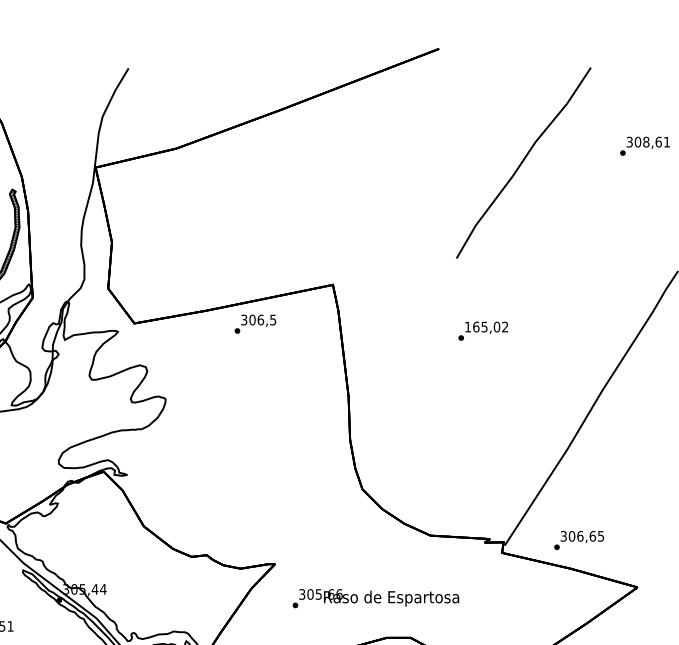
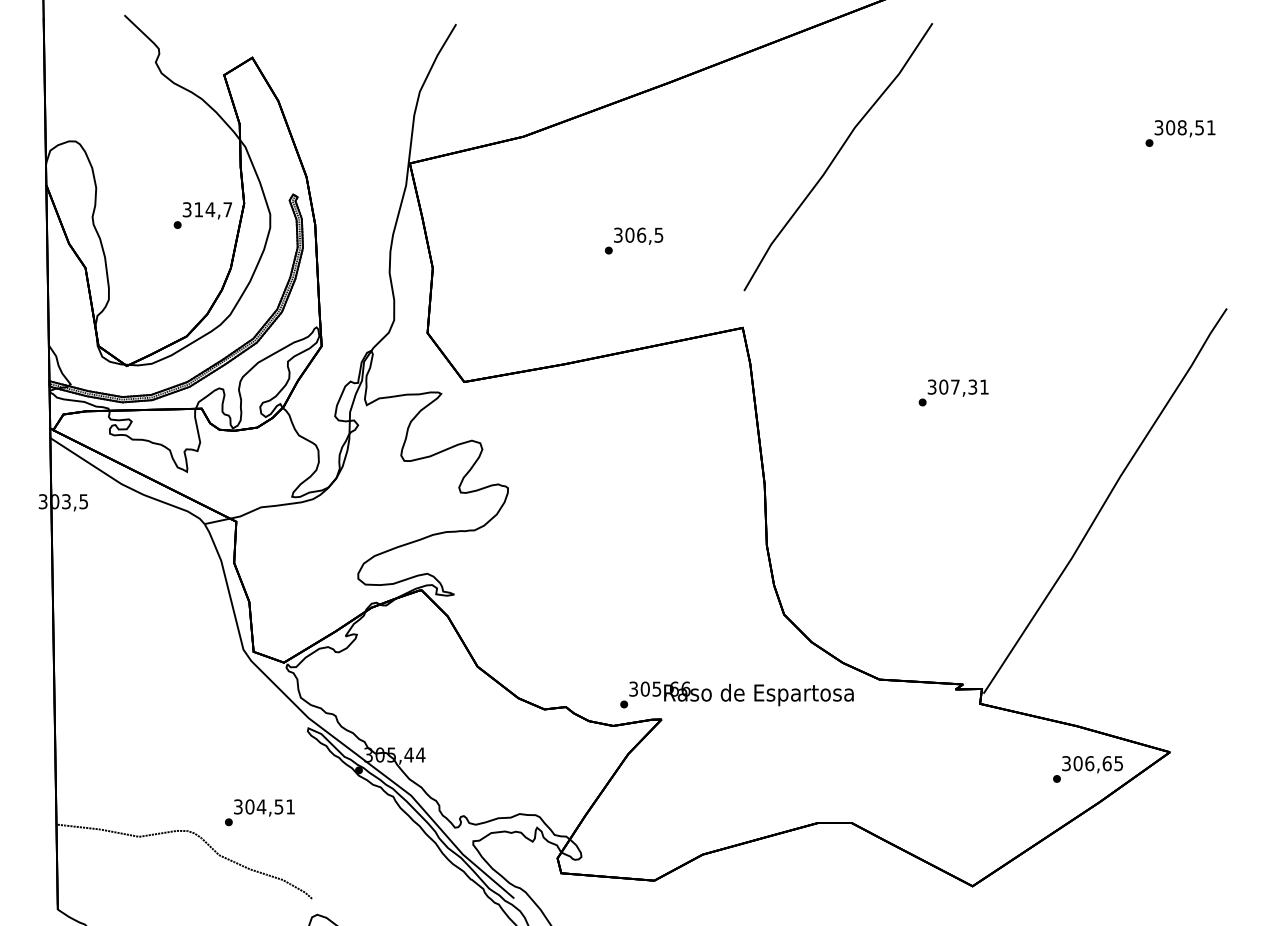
text: (658, 141) -> (1199, 127), 308,61 -> 308,51
curve: (522, 163) -> (836, 157), moved
text: (255, 323) -> (634, 240), moved
text: (486, 326) -> (957, 386), 165,02 -> 307,31
text: (578, 540) -> (1087, 769), moved
text: (375, 598) -> (736, 694), moved

